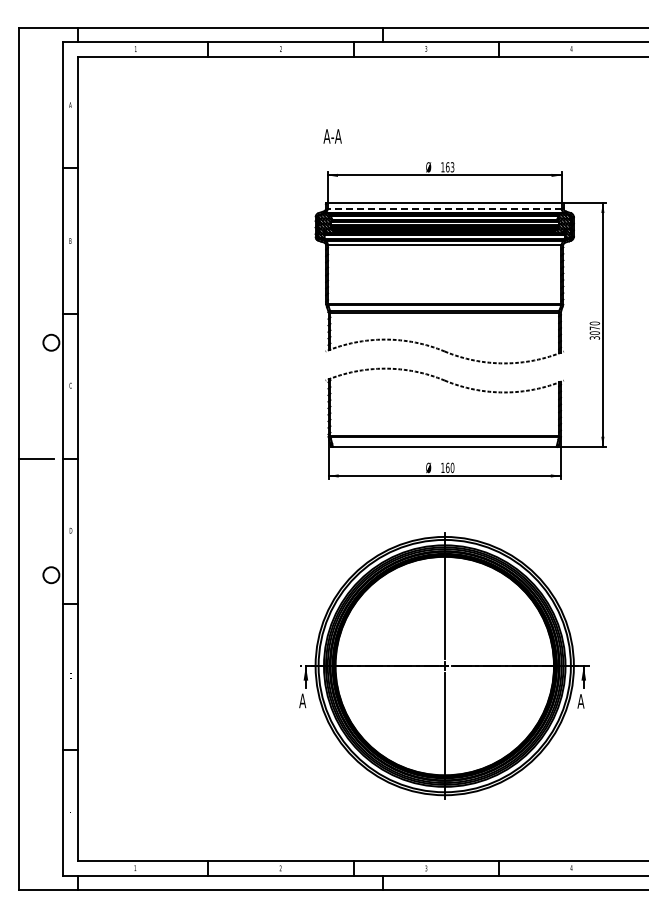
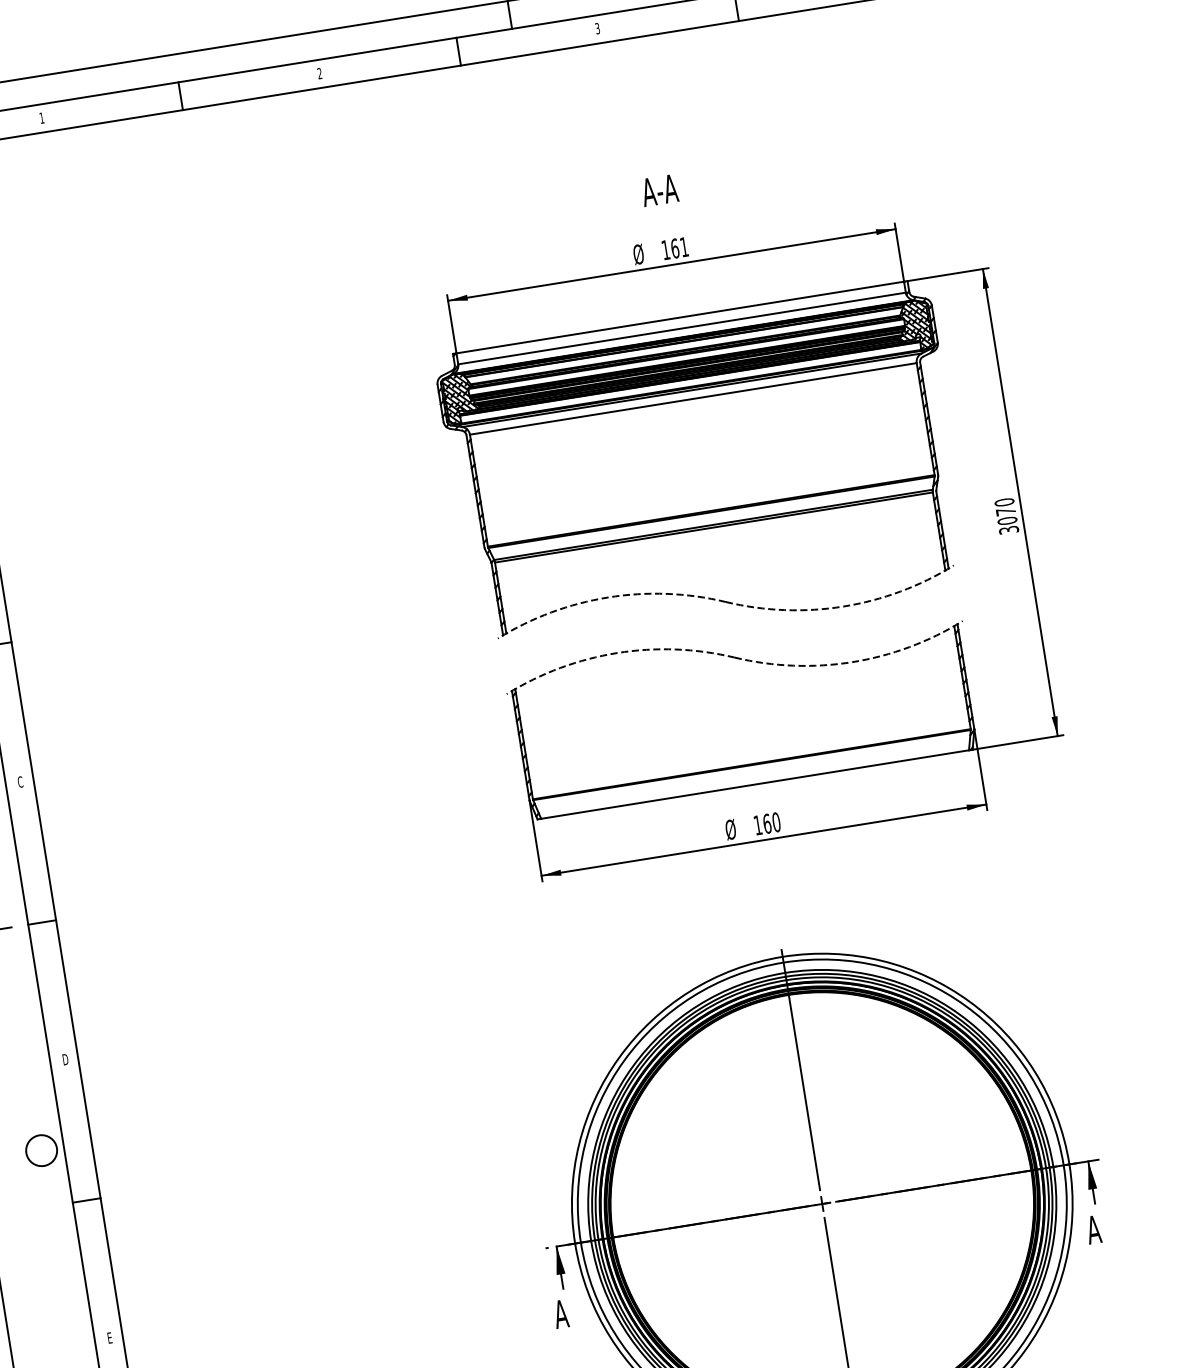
text: (332, 136) -> (659, 190), moved
text: (452, 167) -> (684, 247), 163 -> 161
line: (444, 208) -> (681, 328), dashed -> solid

